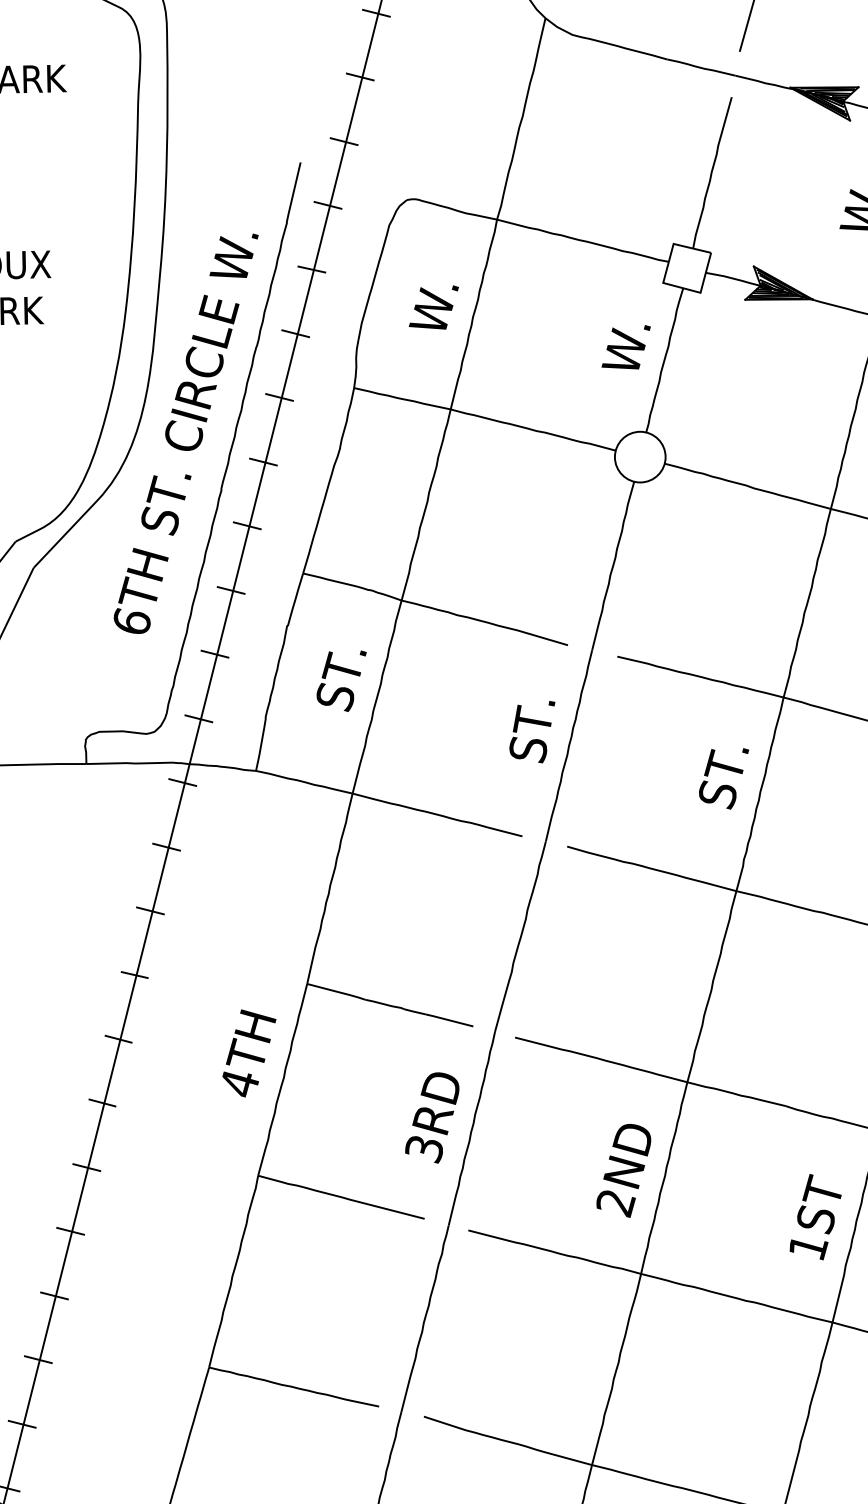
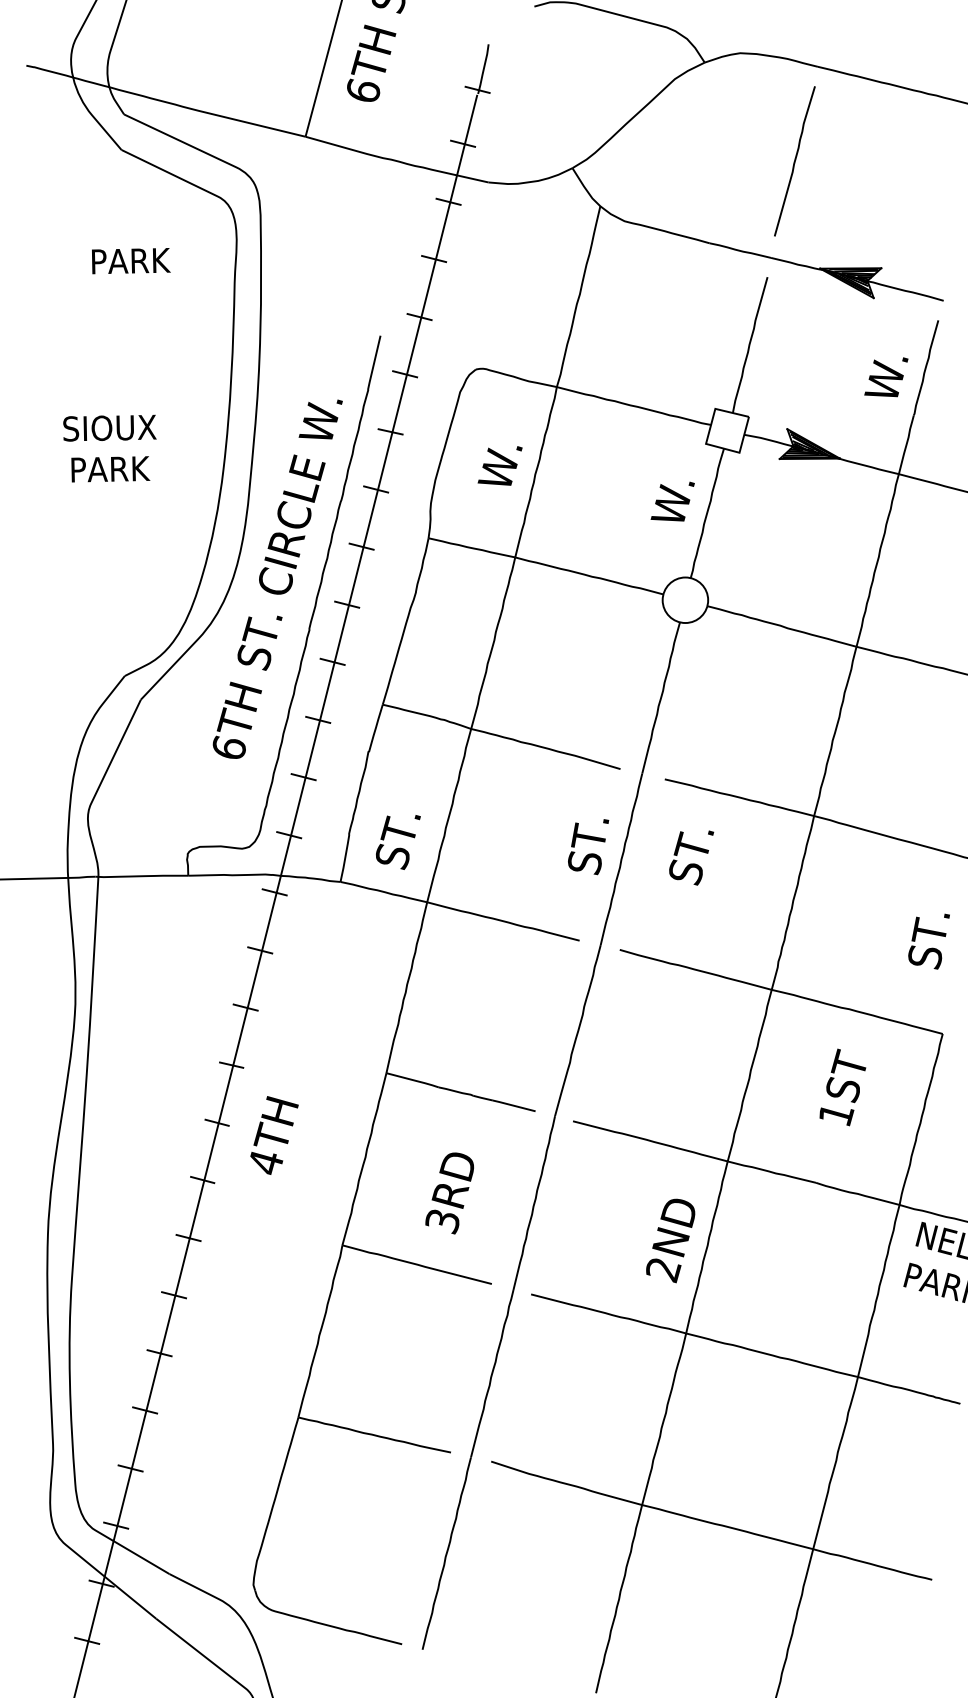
text: (341, 681) -> (398, 842), moved
text: (723, 778) -> (691, 857), moved
text: (249, 1053) -> (274, 1135), moved
text: (432, 1118) -> (449, 1193), moved
text: (815, 1217) -> (842, 1087), moved

